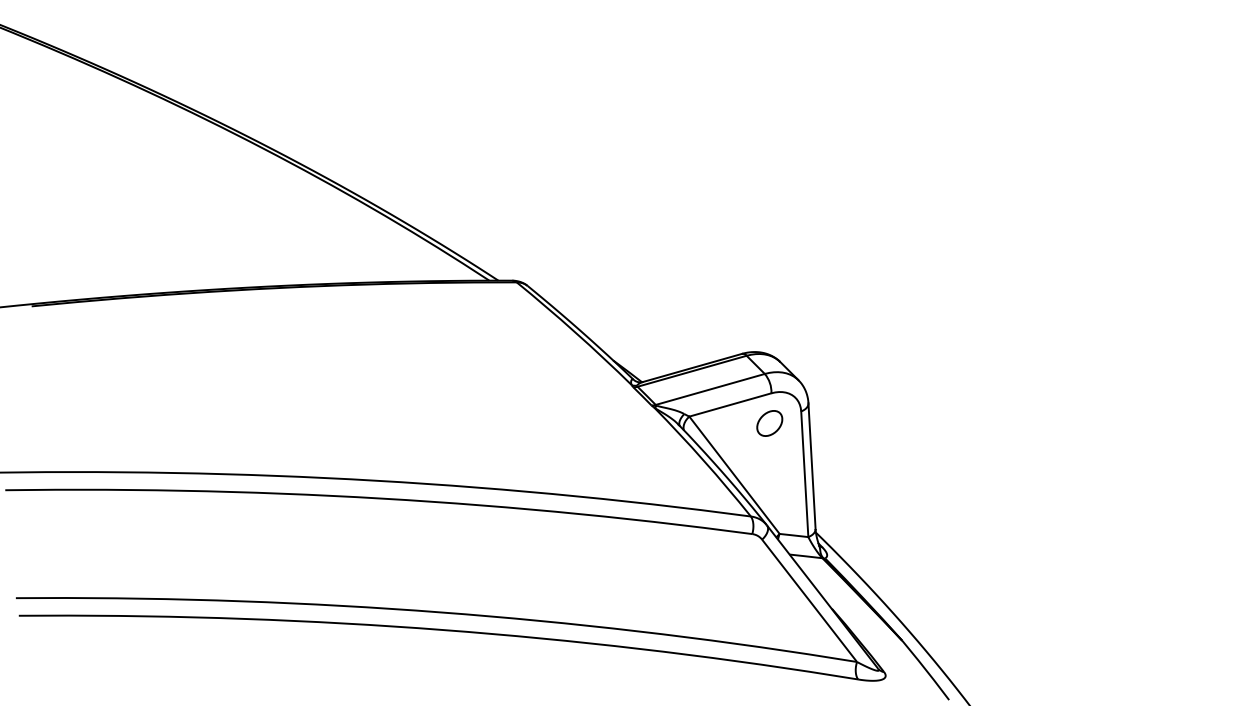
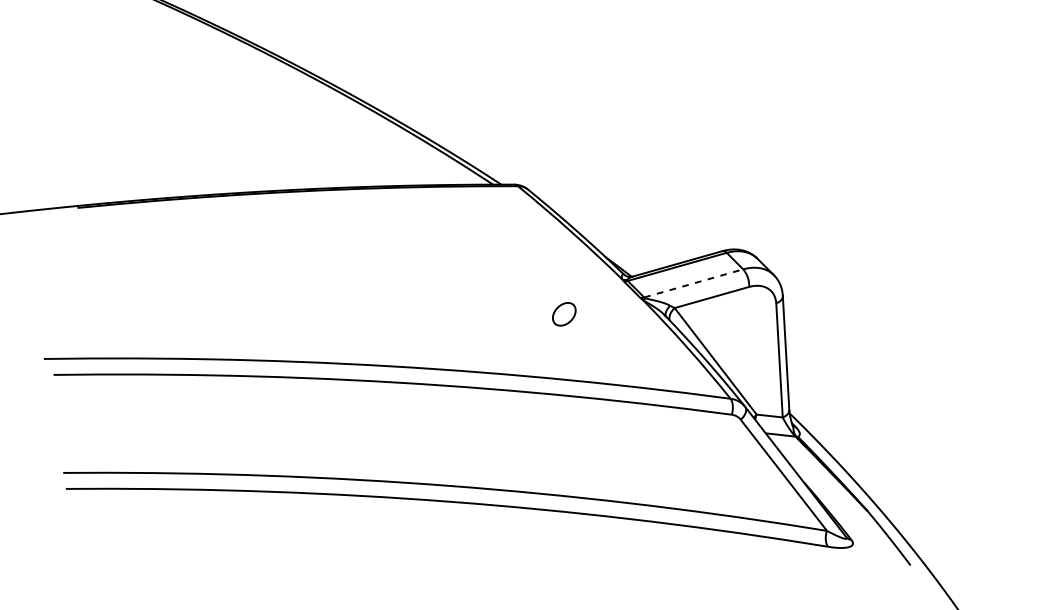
line: (710, 389) -> (693, 283), solid -> dashed
part: (769, 423) -> (564, 314), moved

